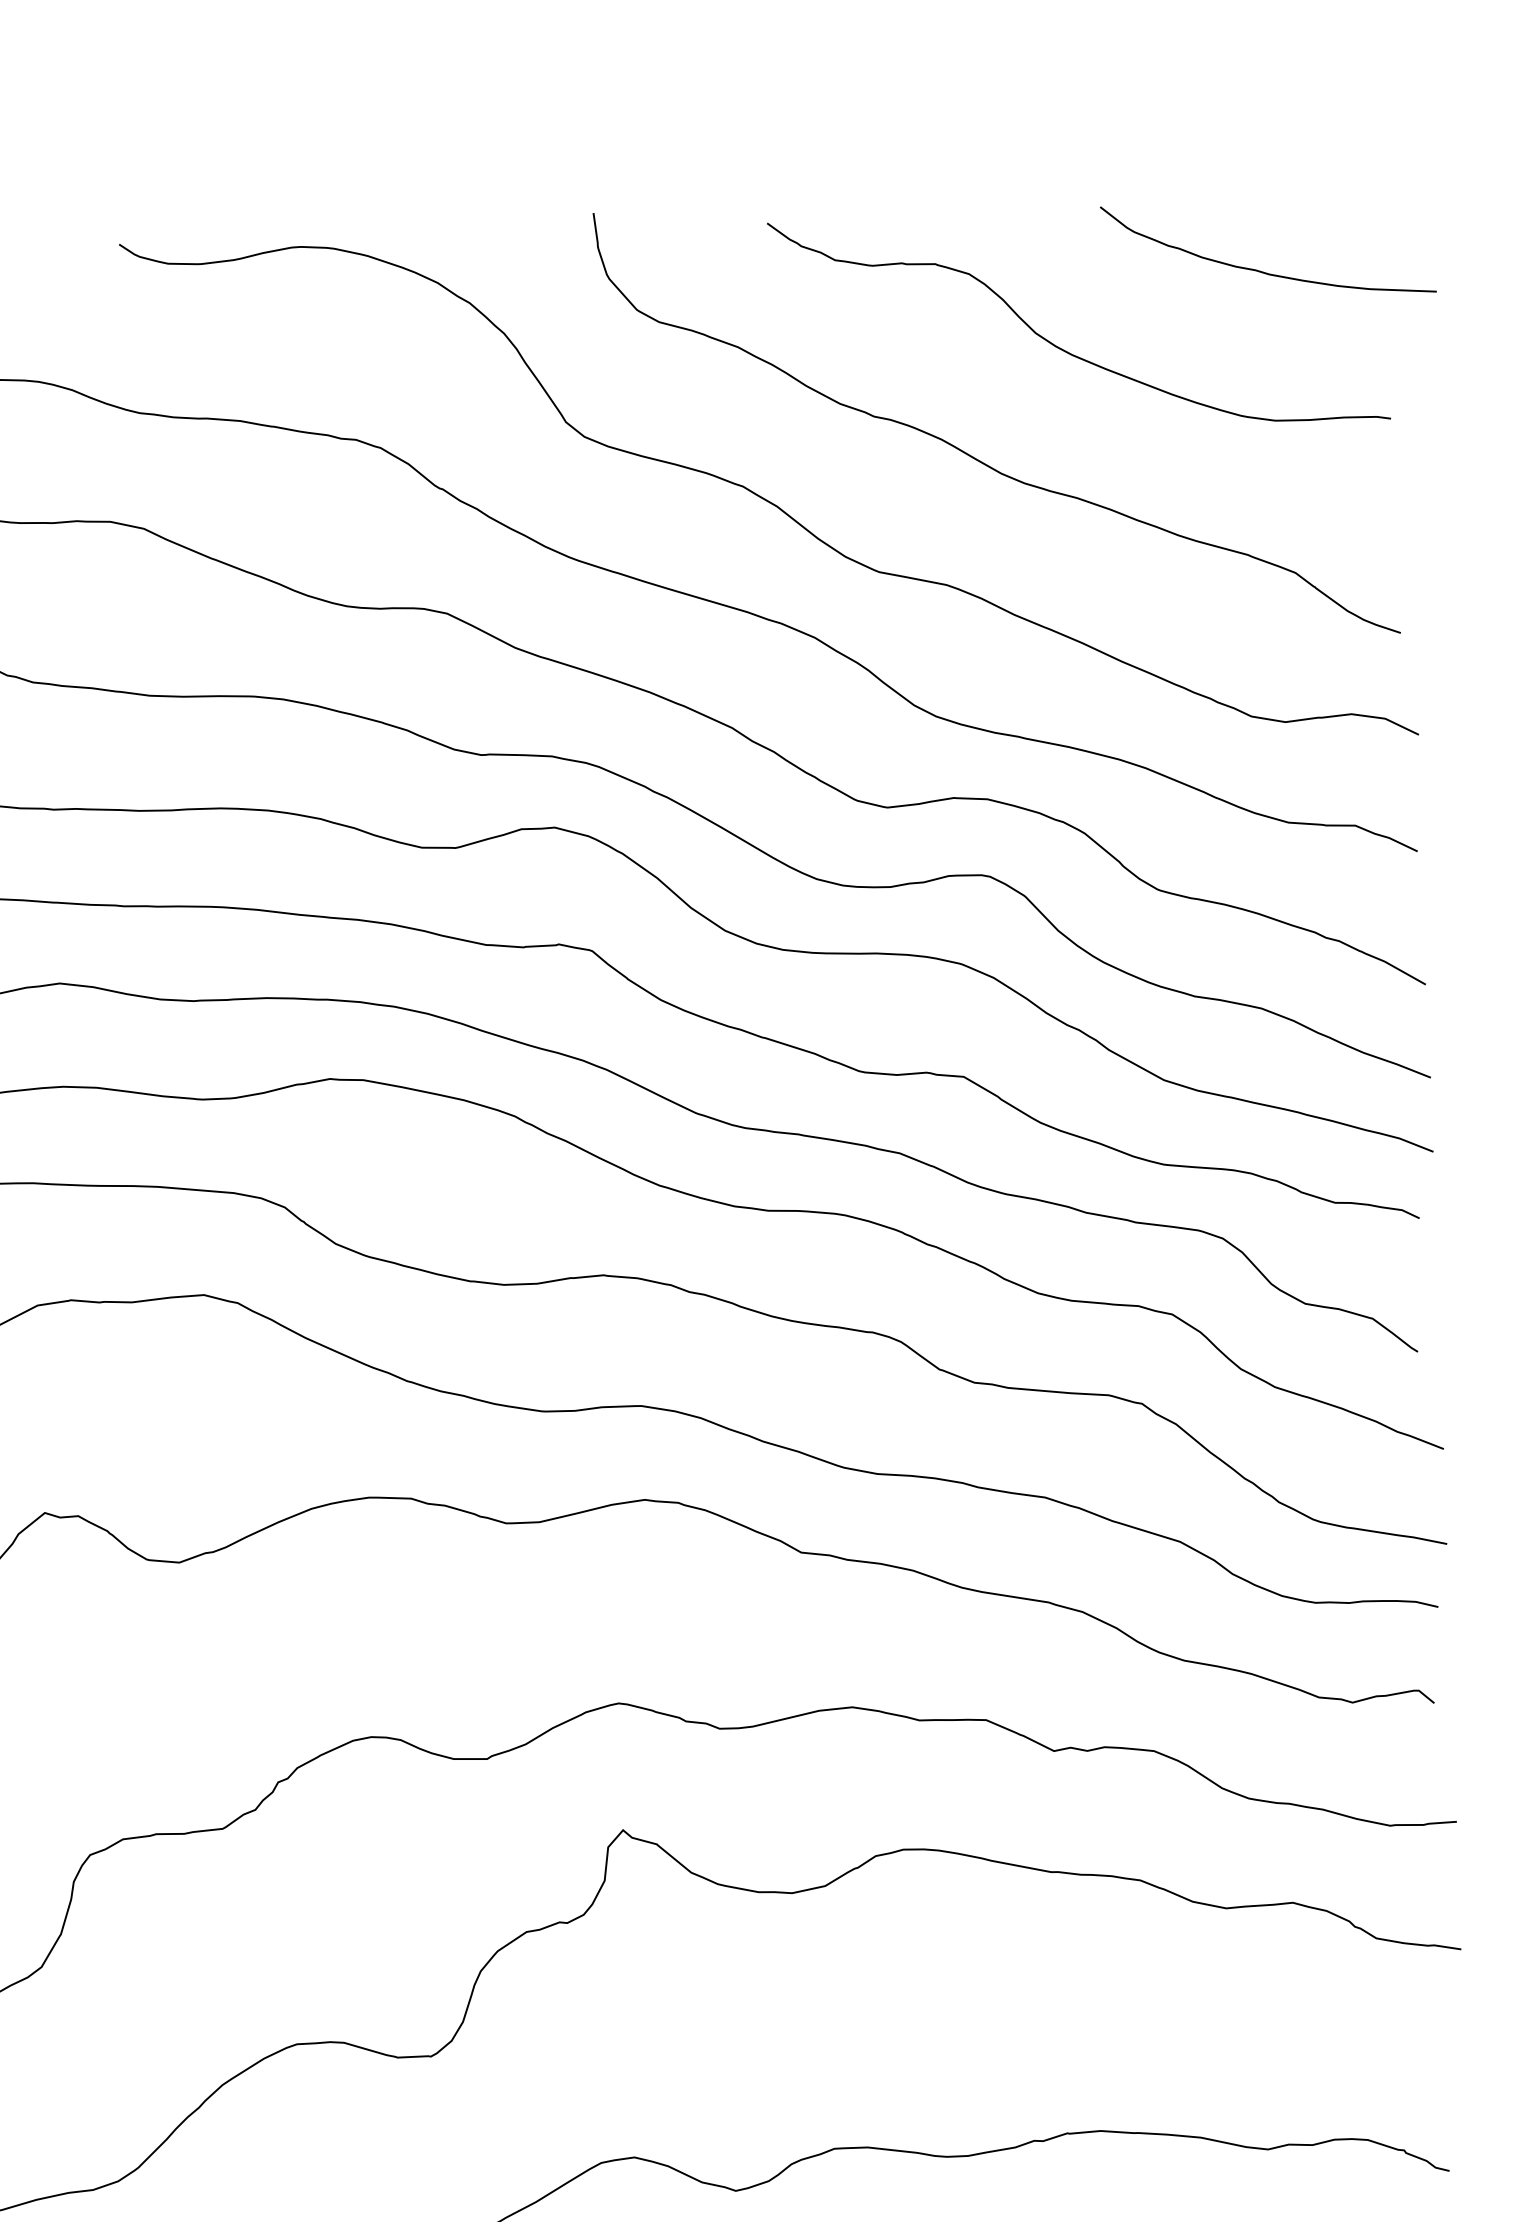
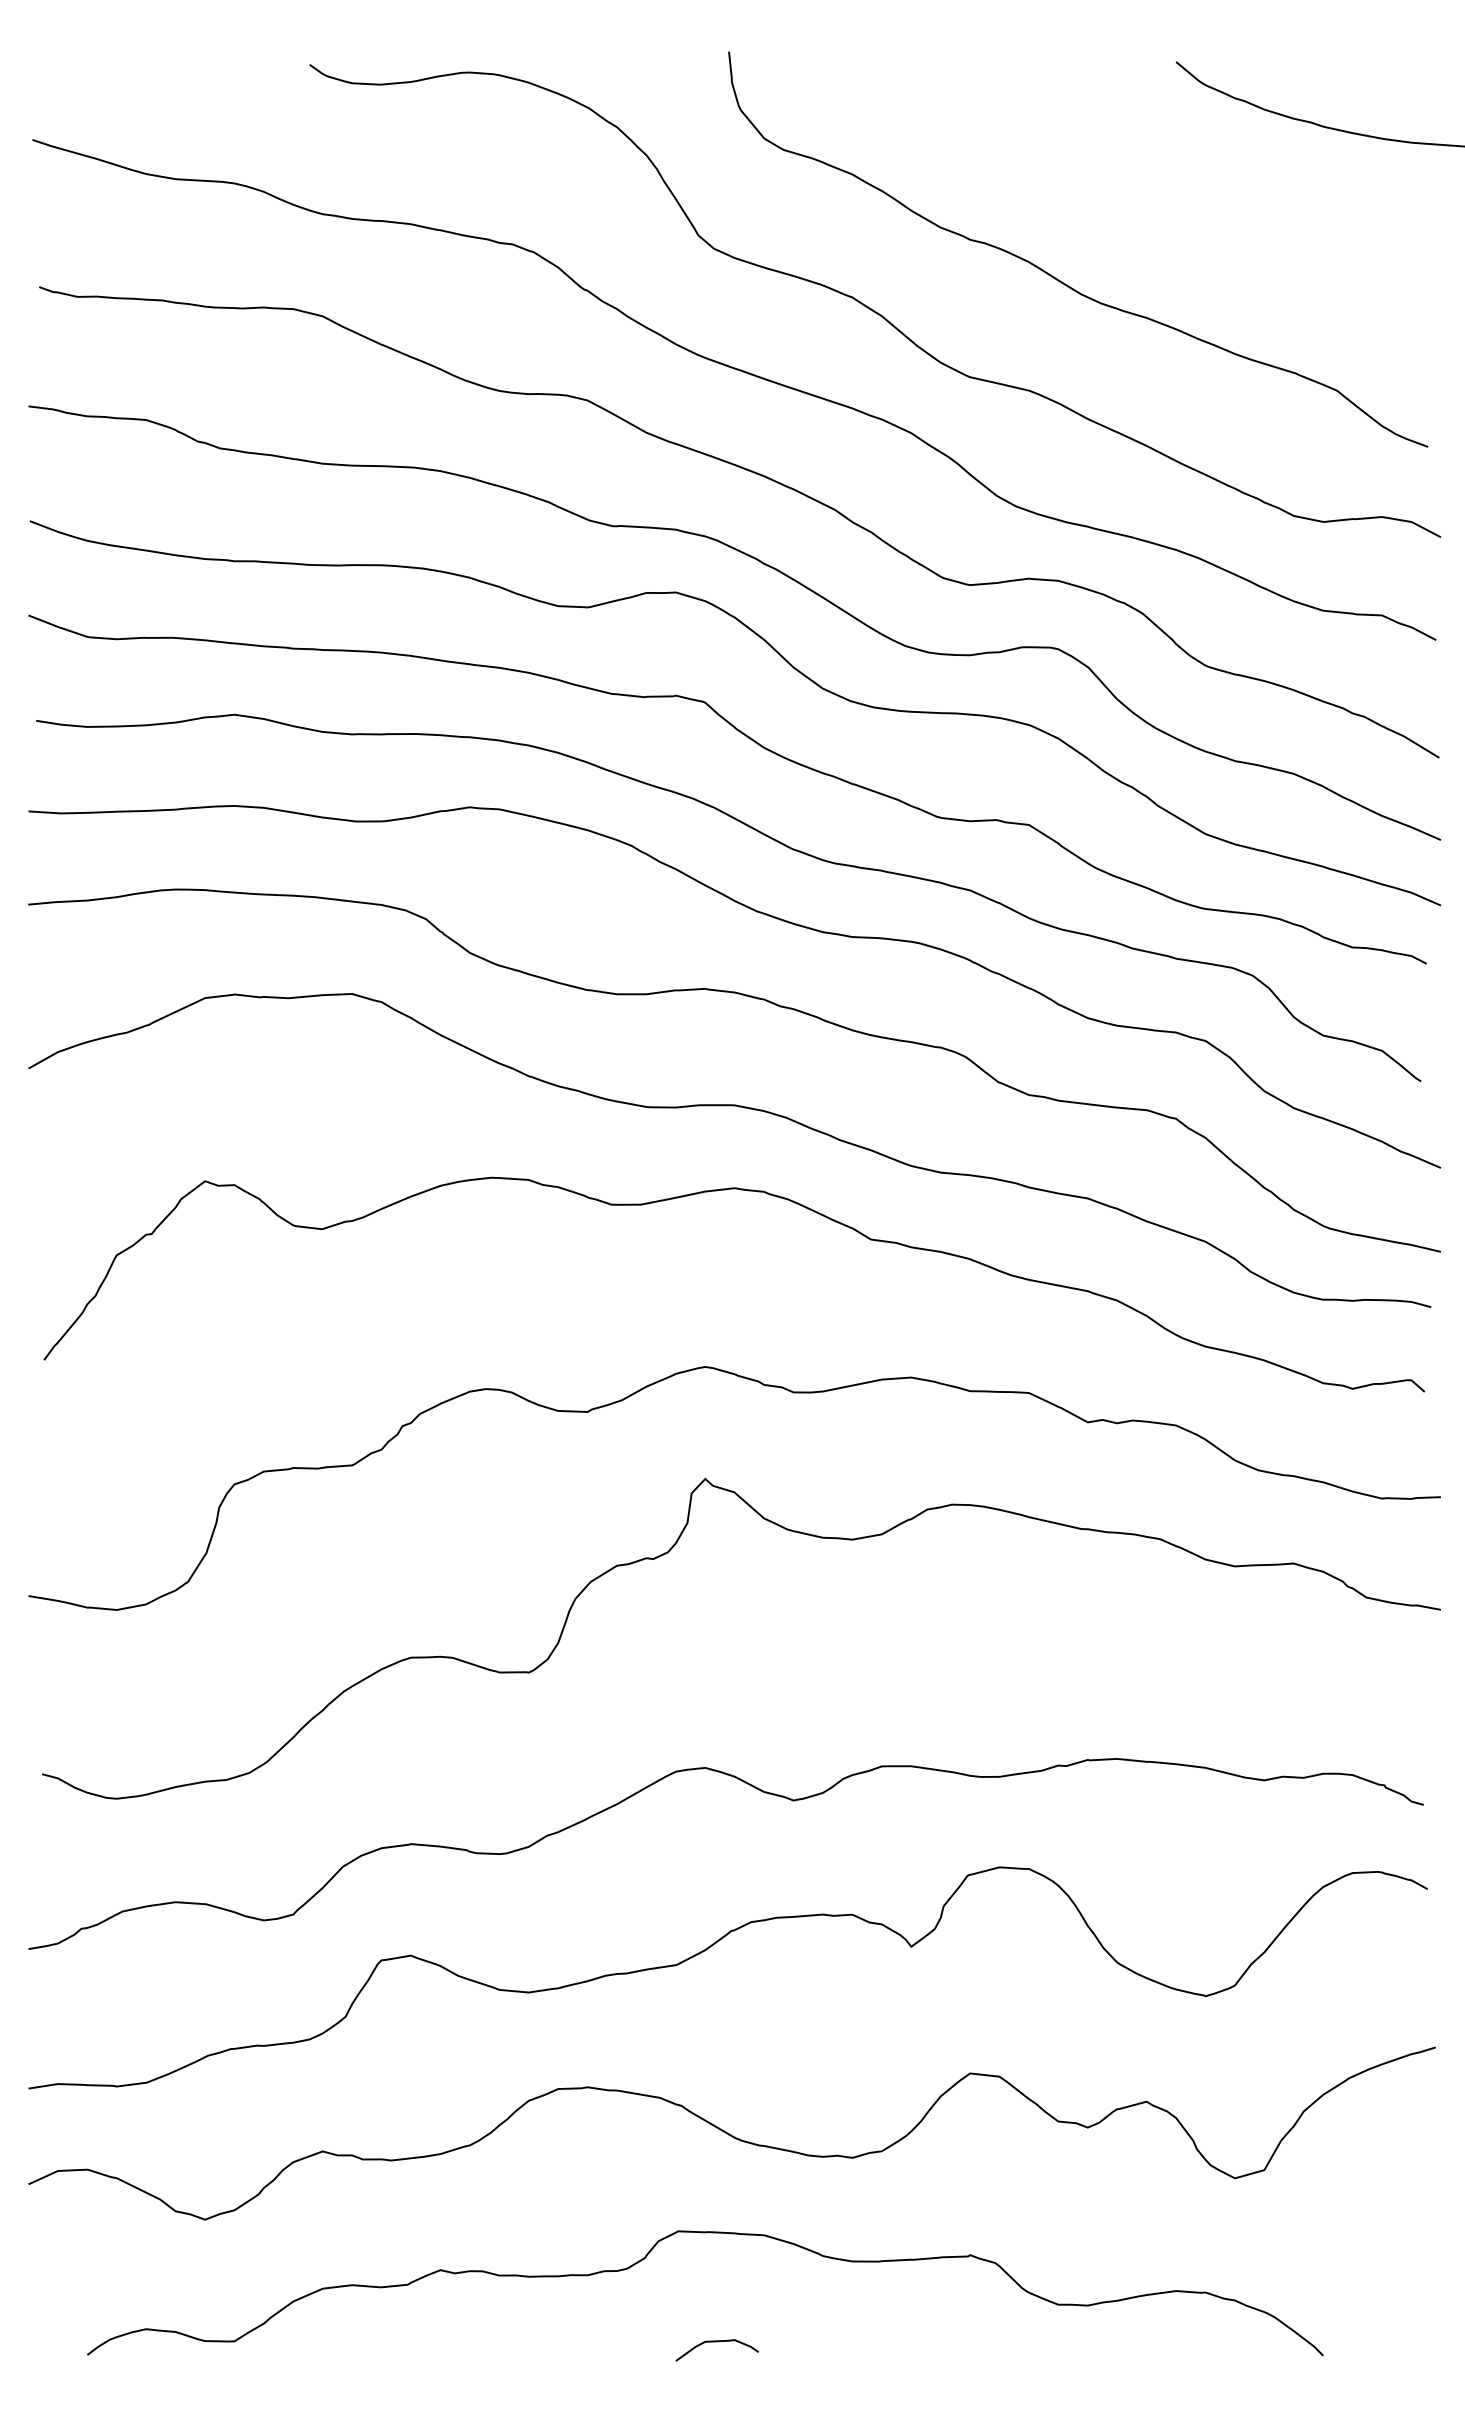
curve: (1064, 349) -> (1140, 186), removed

